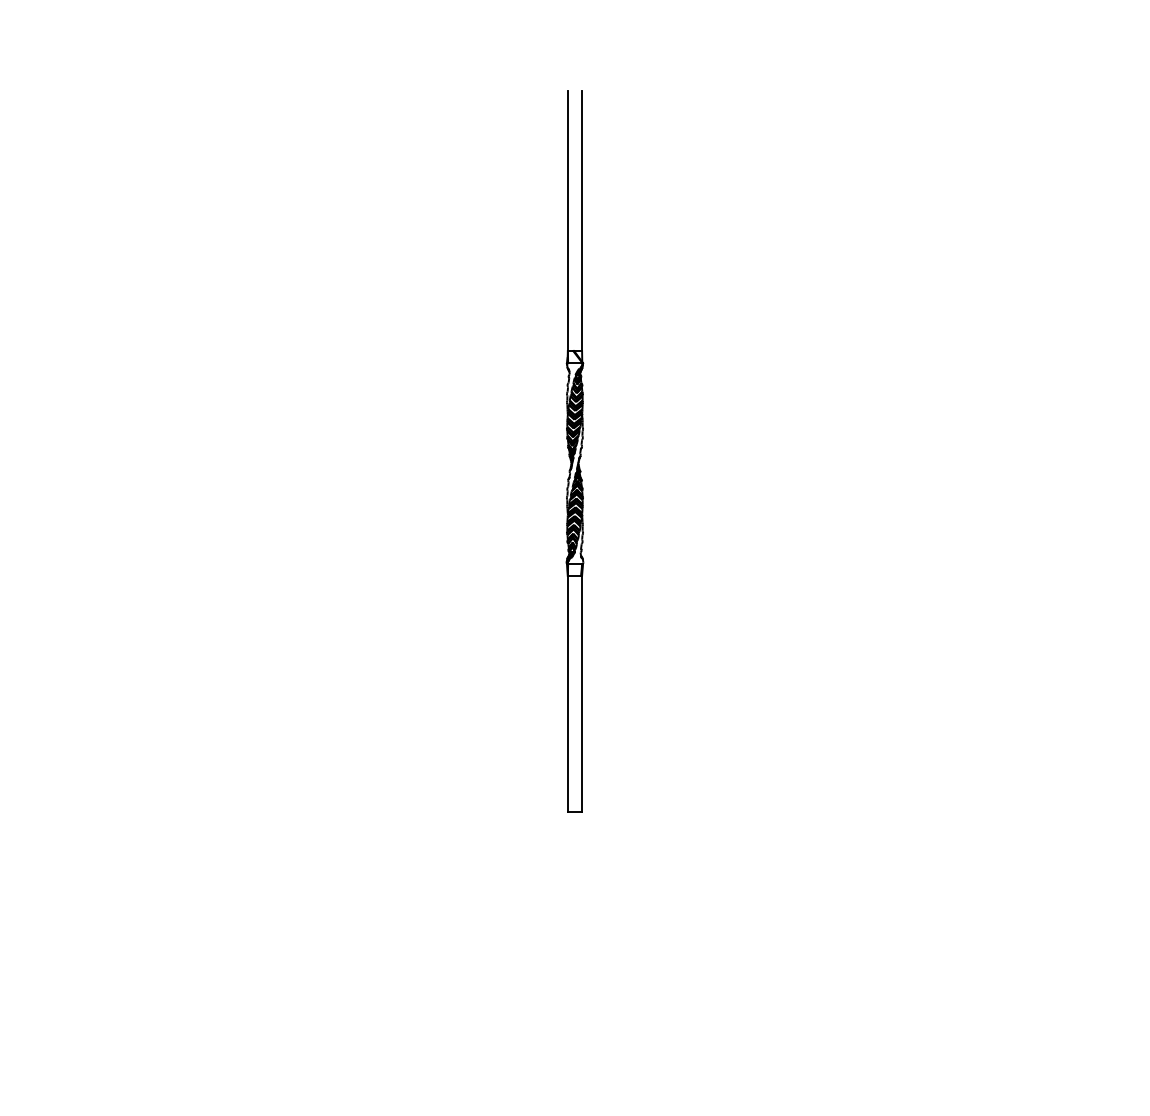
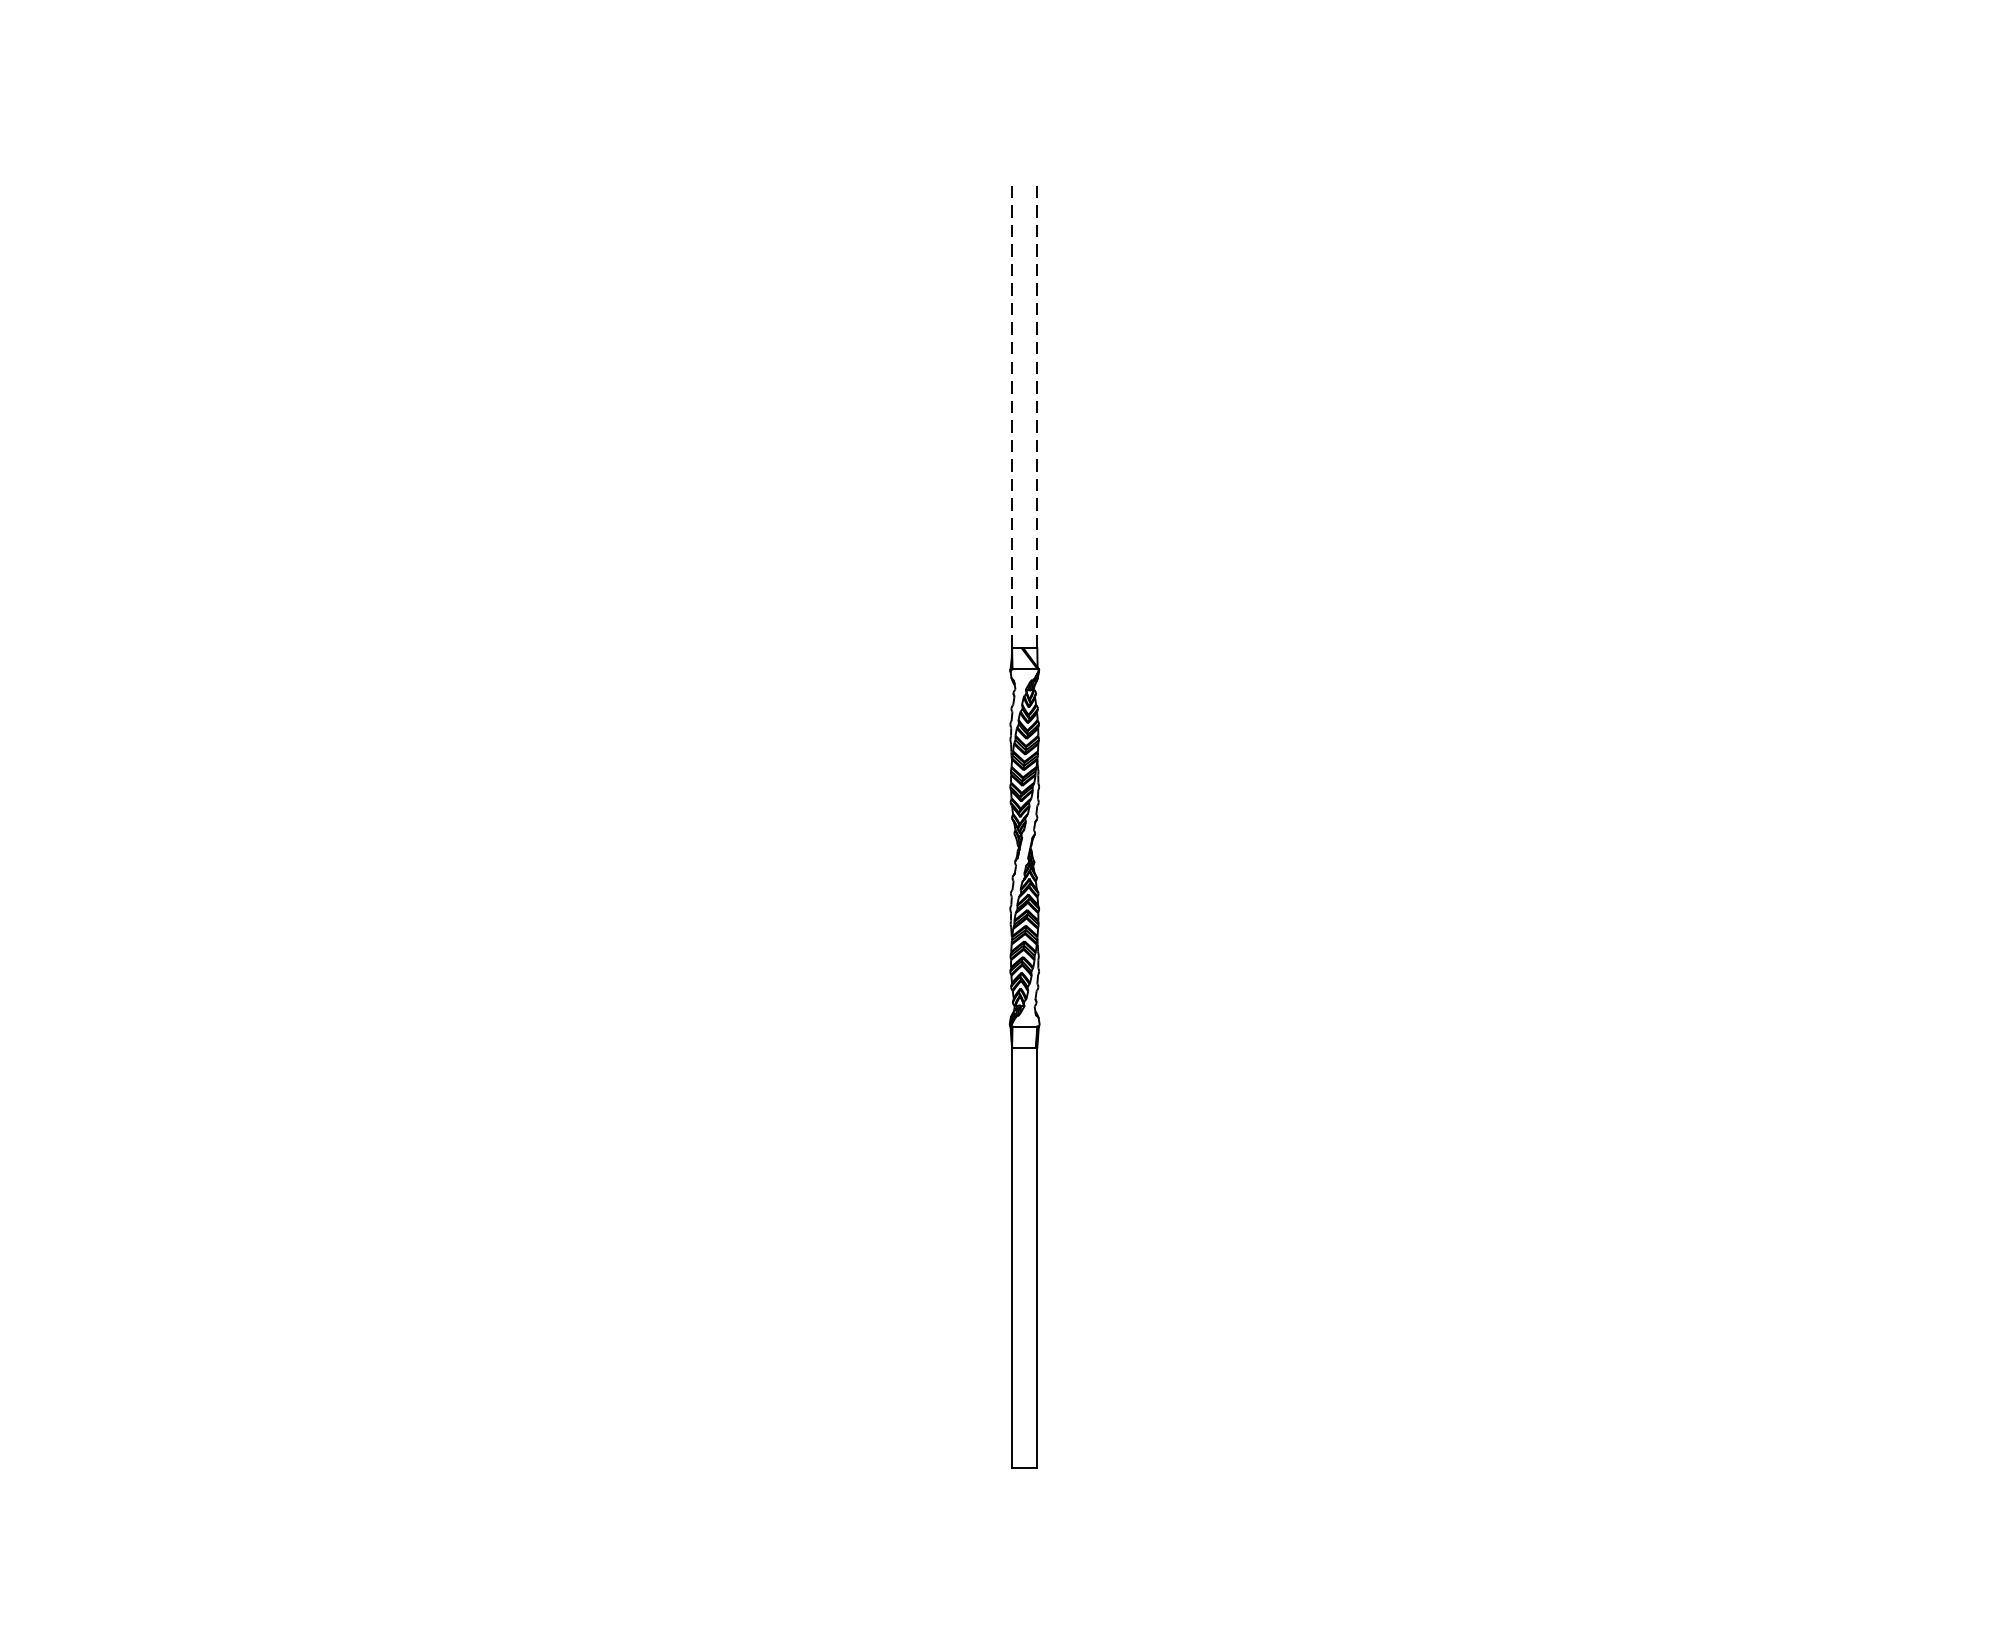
line: (567, 221) -> (1011, 417), solid -> dashed
line: (582, 221) -> (1038, 417), solid -> dashed

